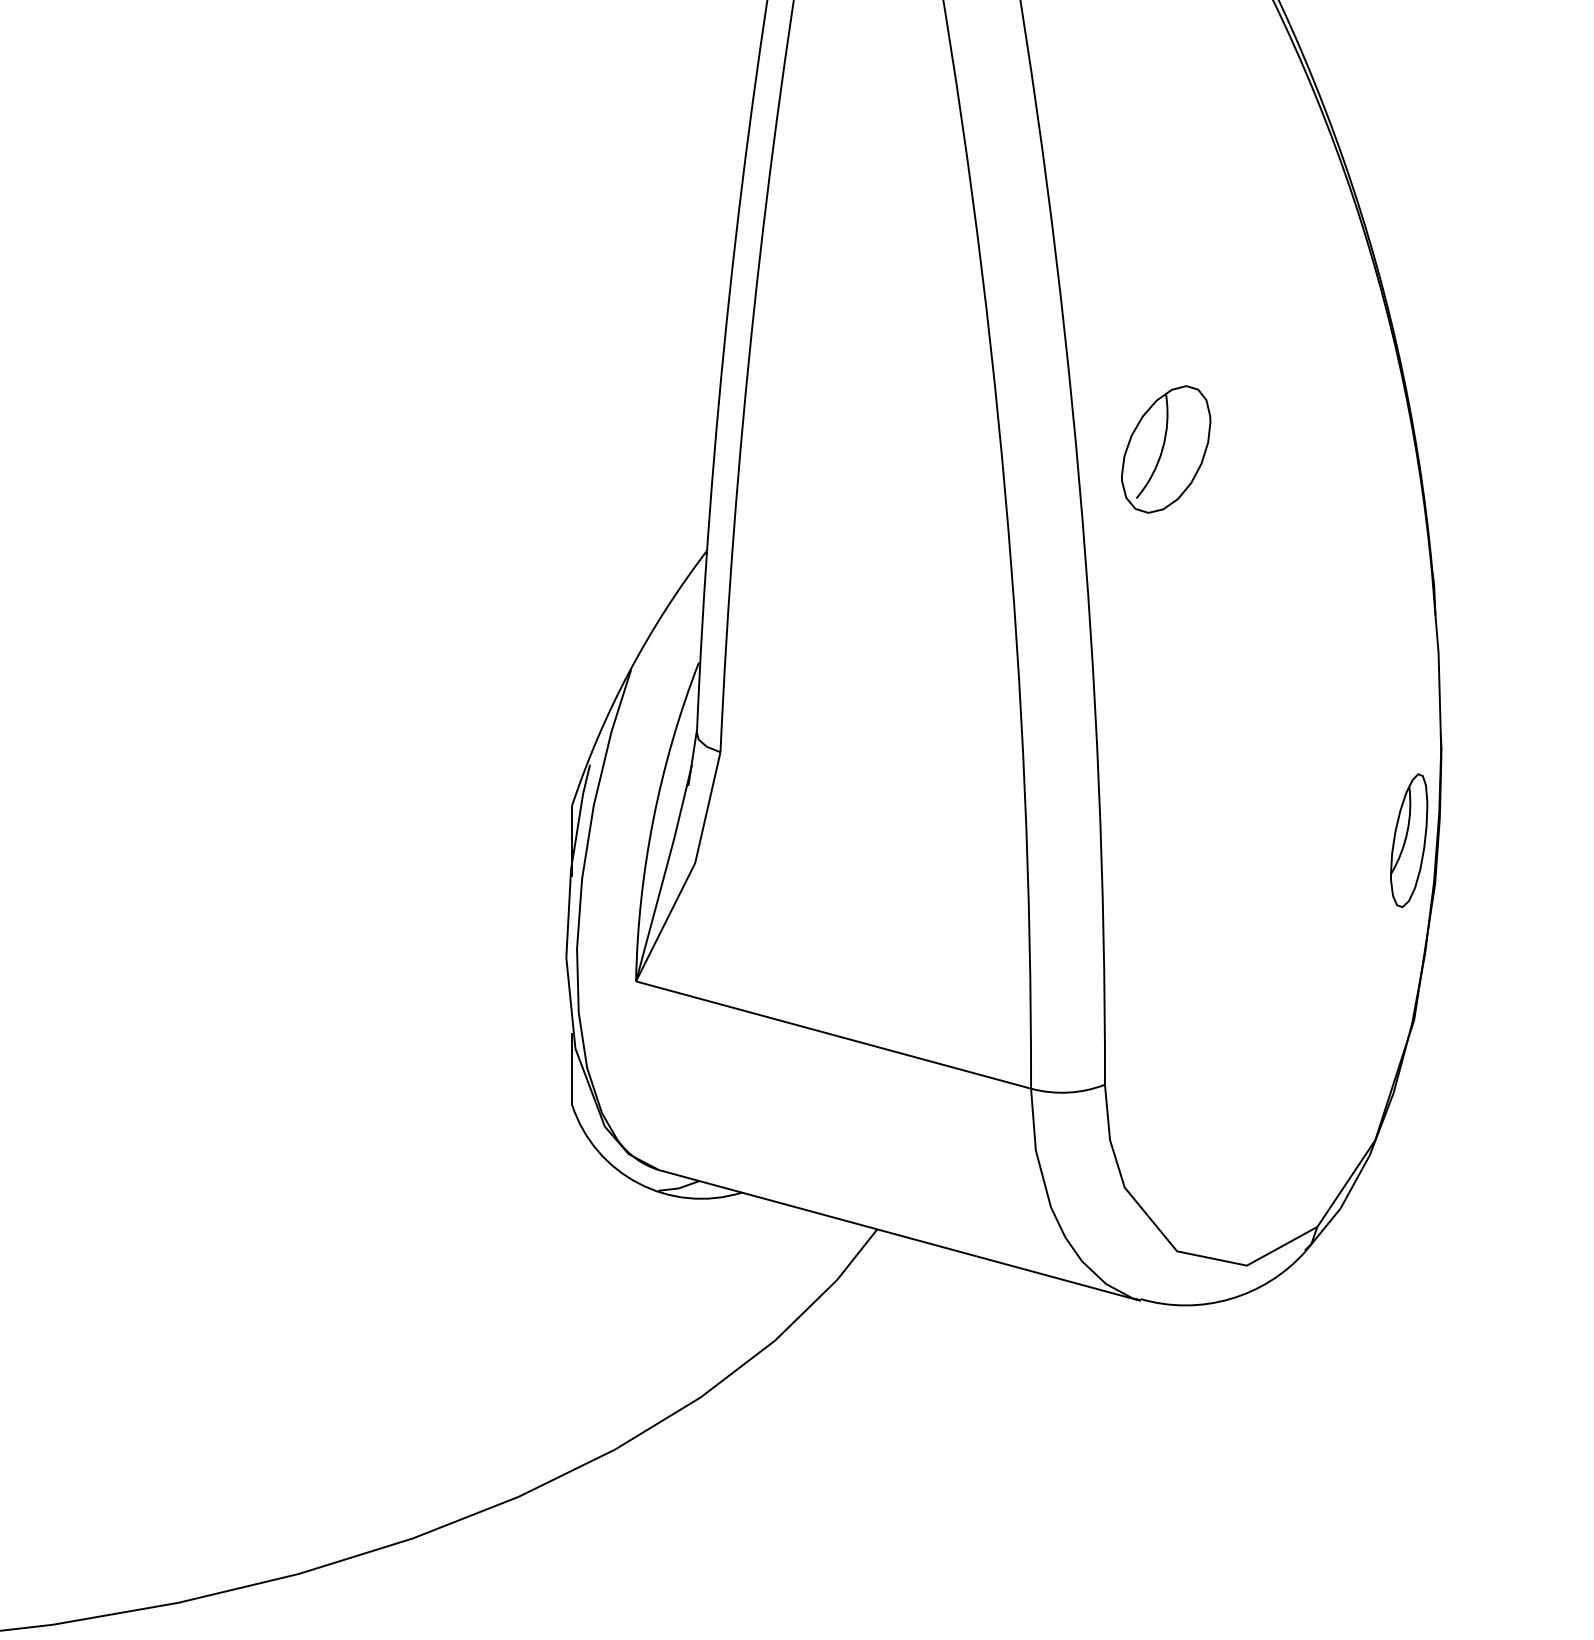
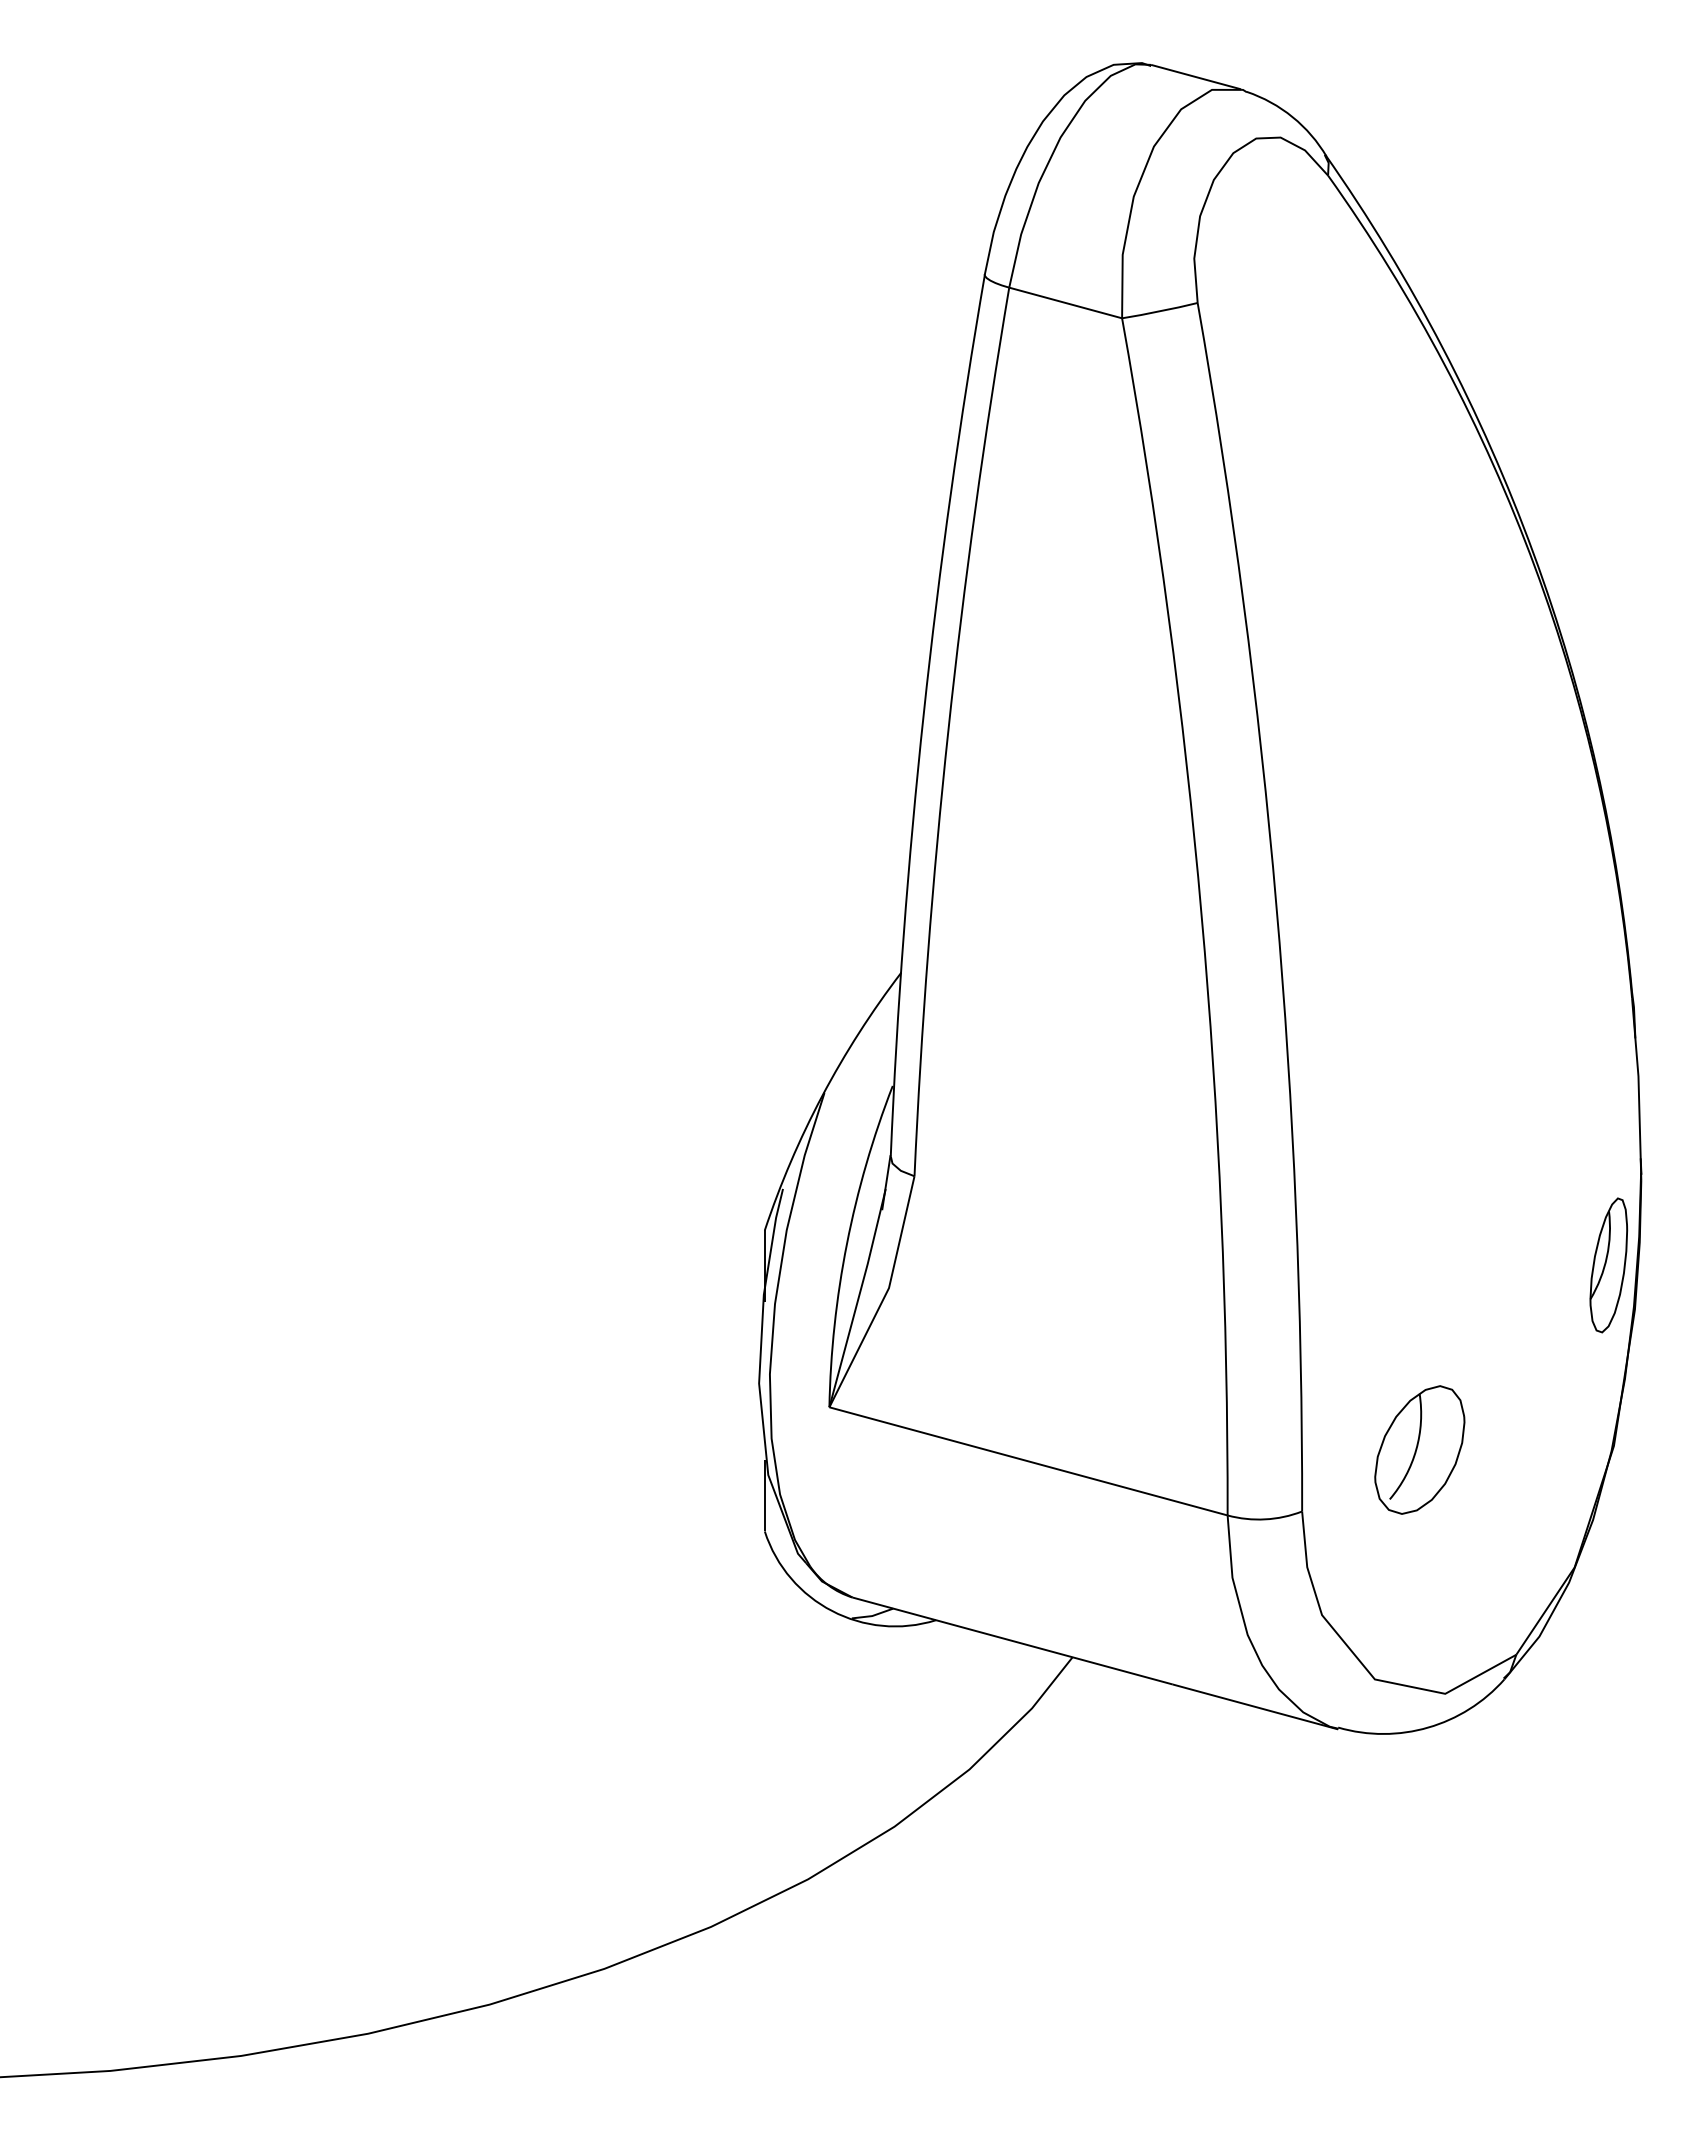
part: (1165, 448) -> (1419, 1449), moved

